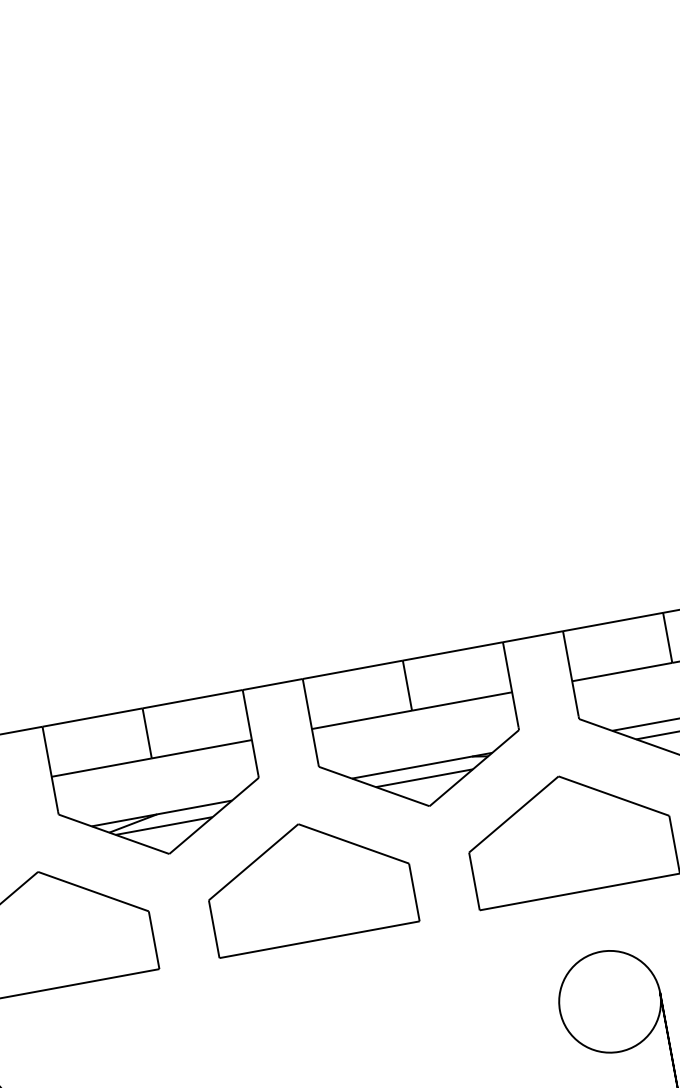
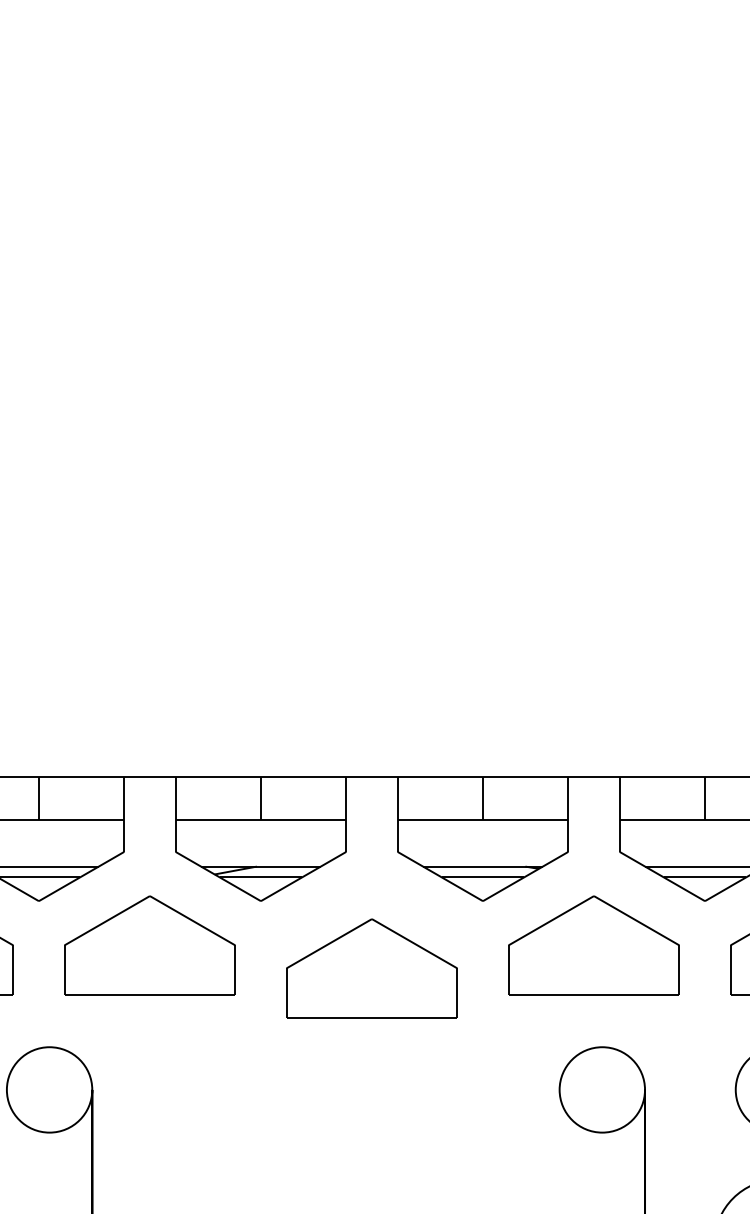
part: (308, 882) -> (371, 968), moved

